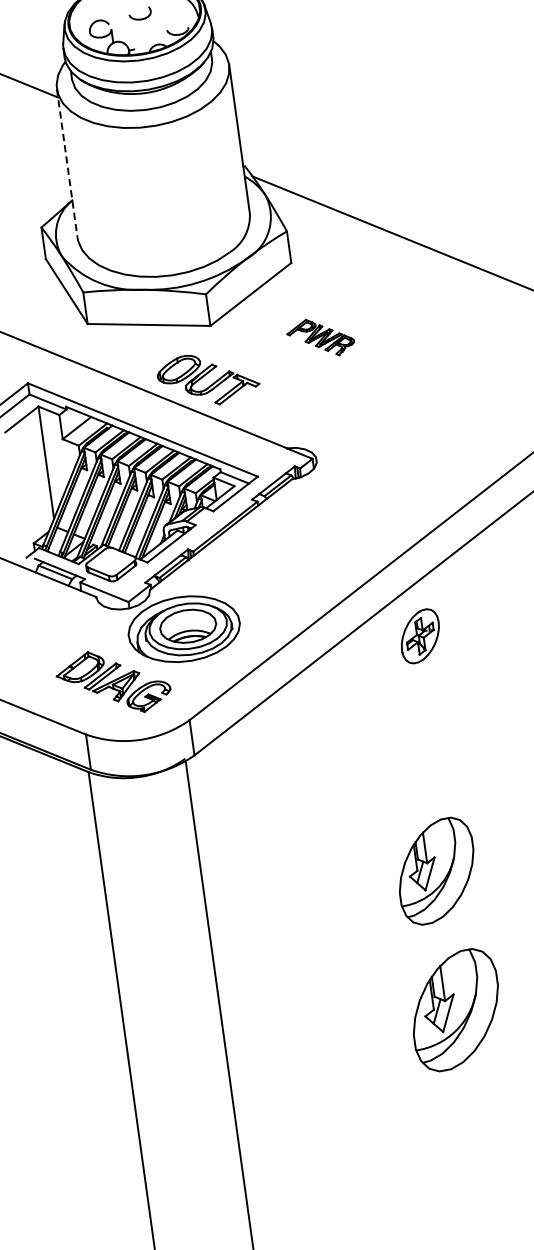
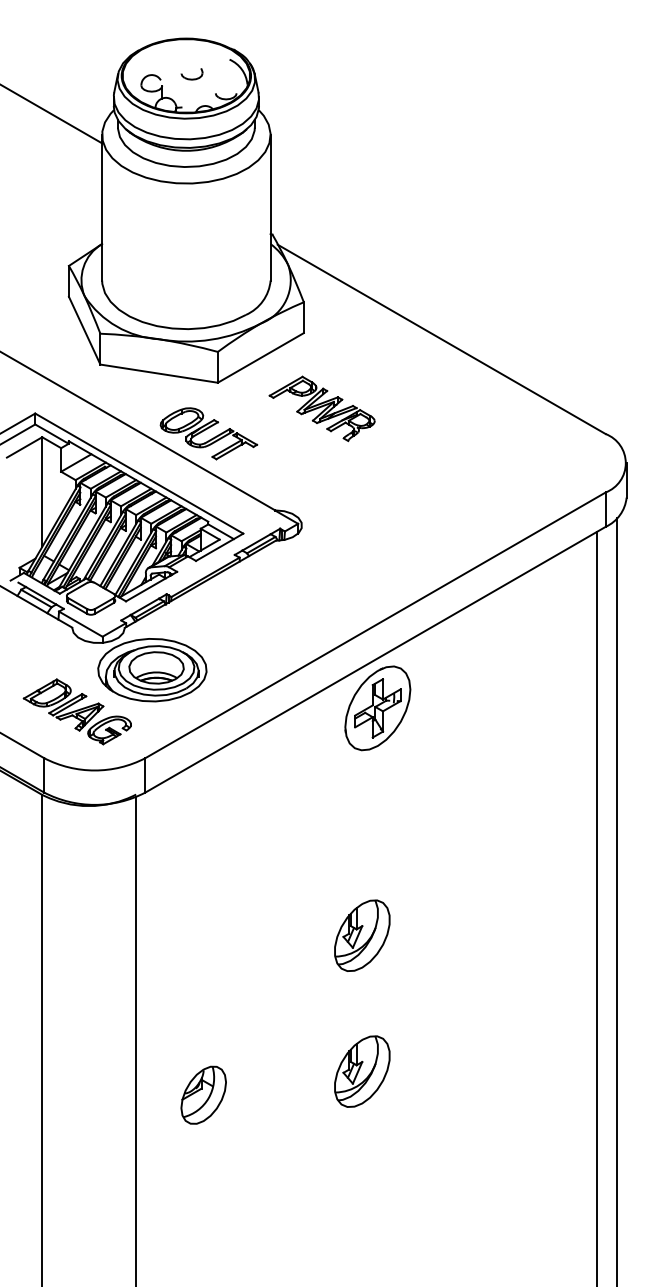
line: (67, 163) -> (102, 207), dashed -> solid
part: (320, 337) -> (321, 408), size x1.67
part: (419, 636) -> (377, 708), size x1.67
part: (436, 870) -> (362, 935), size x0.71
part: (456, 1009) -> (362, 1071), size x0.62
part: (296, 1055) -> (203, 1094), added

